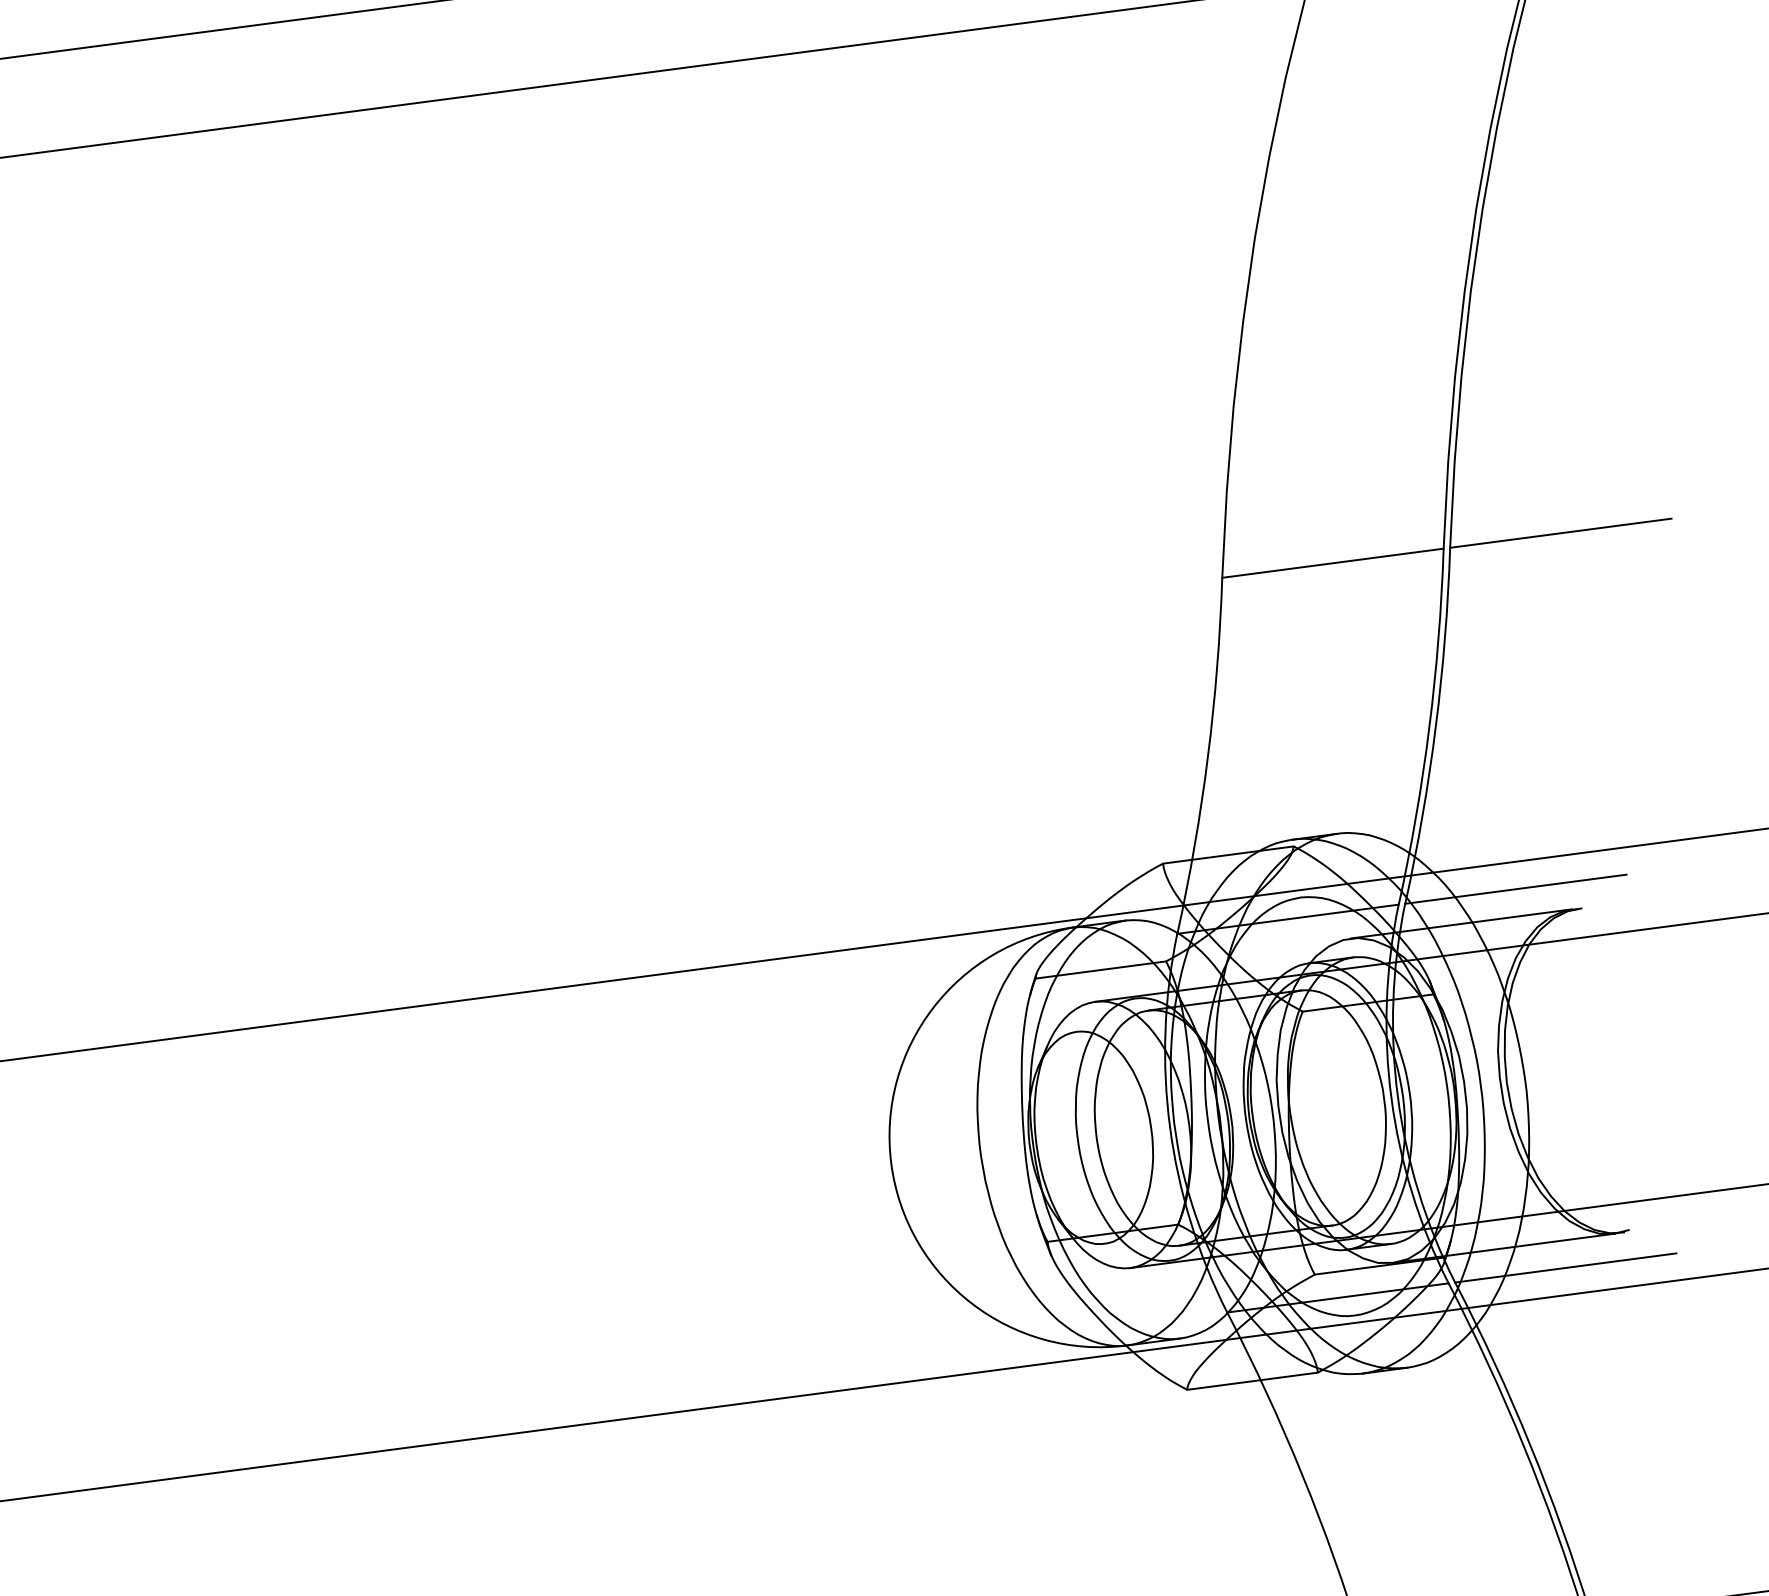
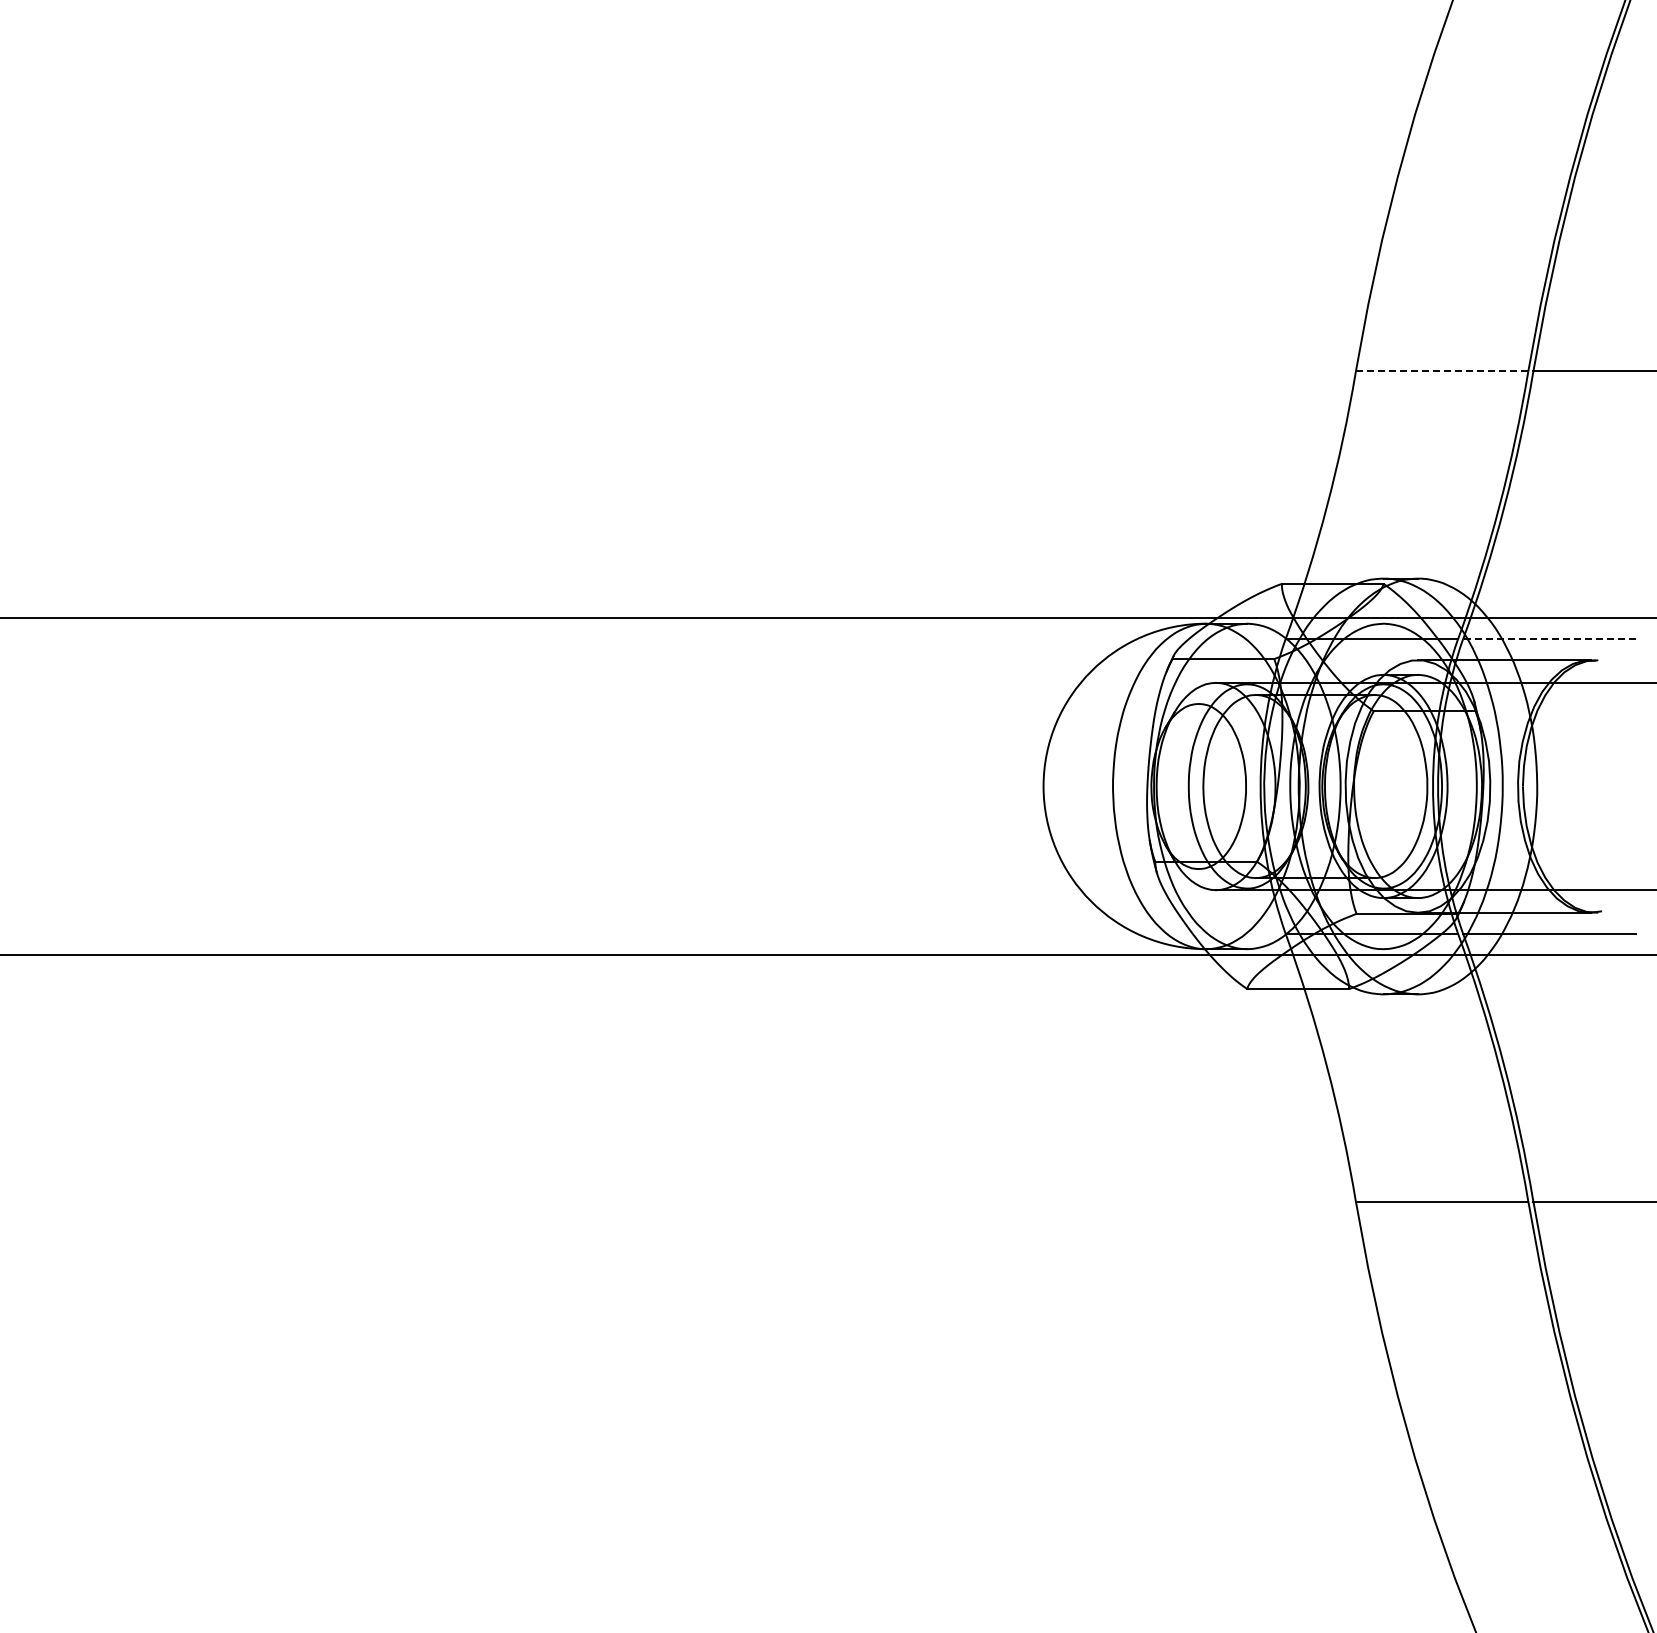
line: (1333, 563) -> (1442, 371), solid -> dashed
line: (1514, 889) -> (1548, 639), solid -> dashed

